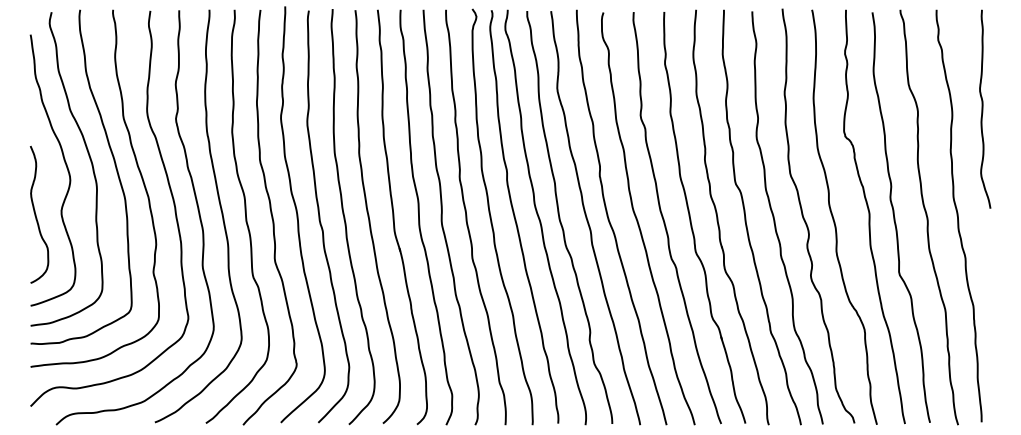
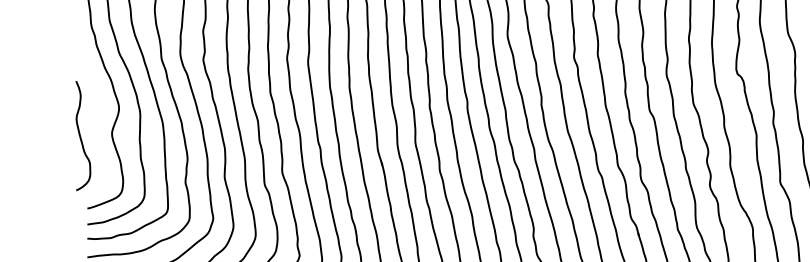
curve: (36, 214) -> (80, 135), moved

